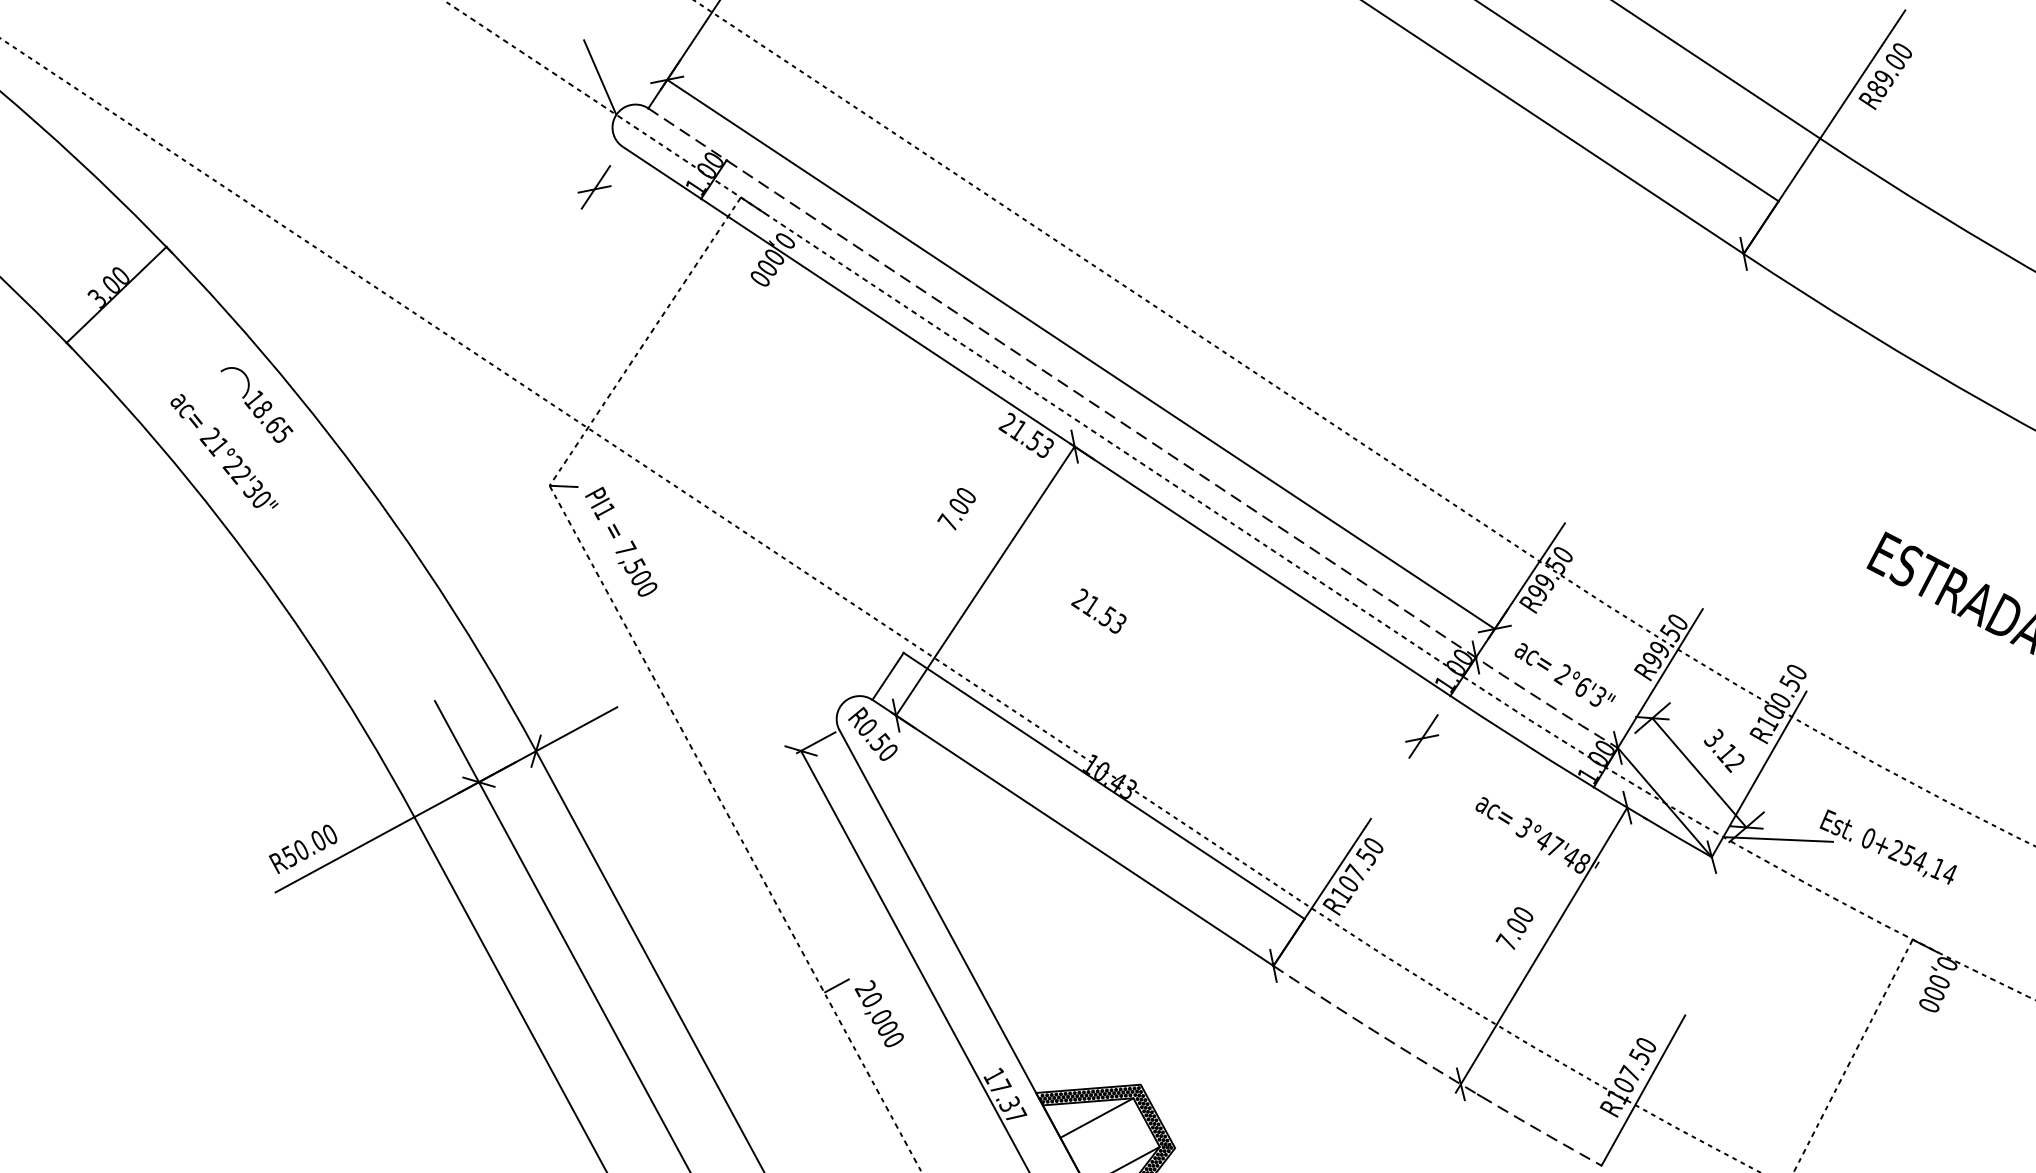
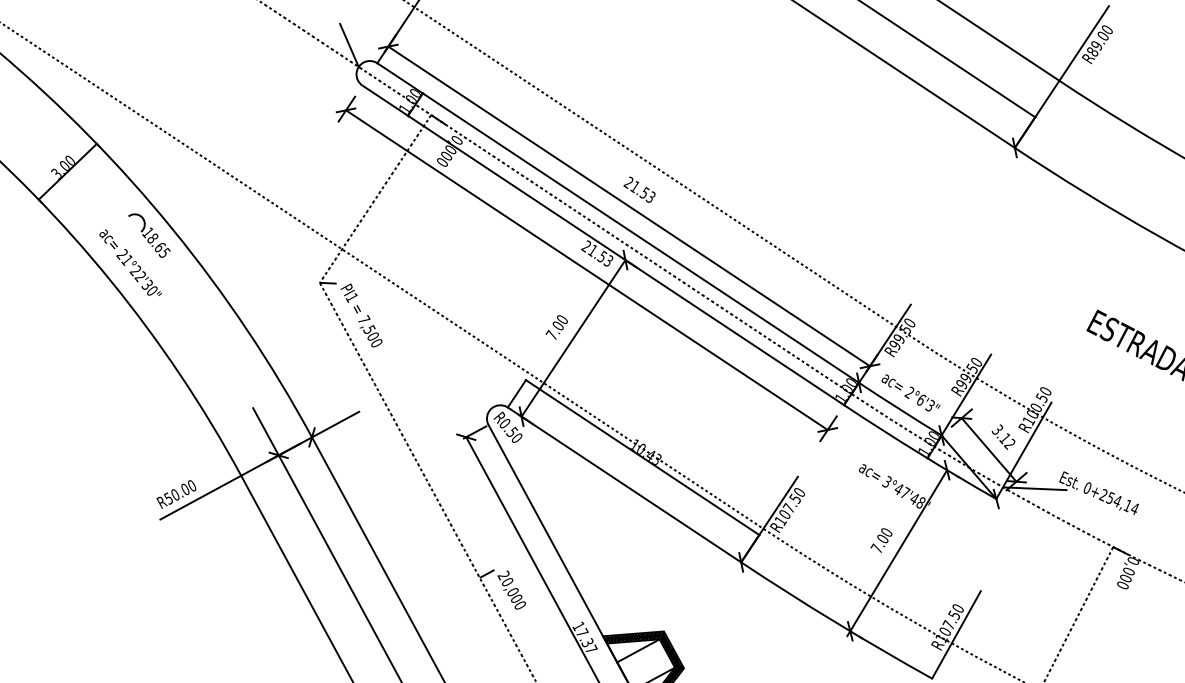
line: (1136, 433) -> (661, 252), dashed -> solid
line: (1007, 462) -> (586, 269), added
text: (956, 509) -> (556, 327), moved
text: (1098, 610) -> (639, 189), moved
arc: (1435, 1069) -> (835, 622), dashed -> solid

